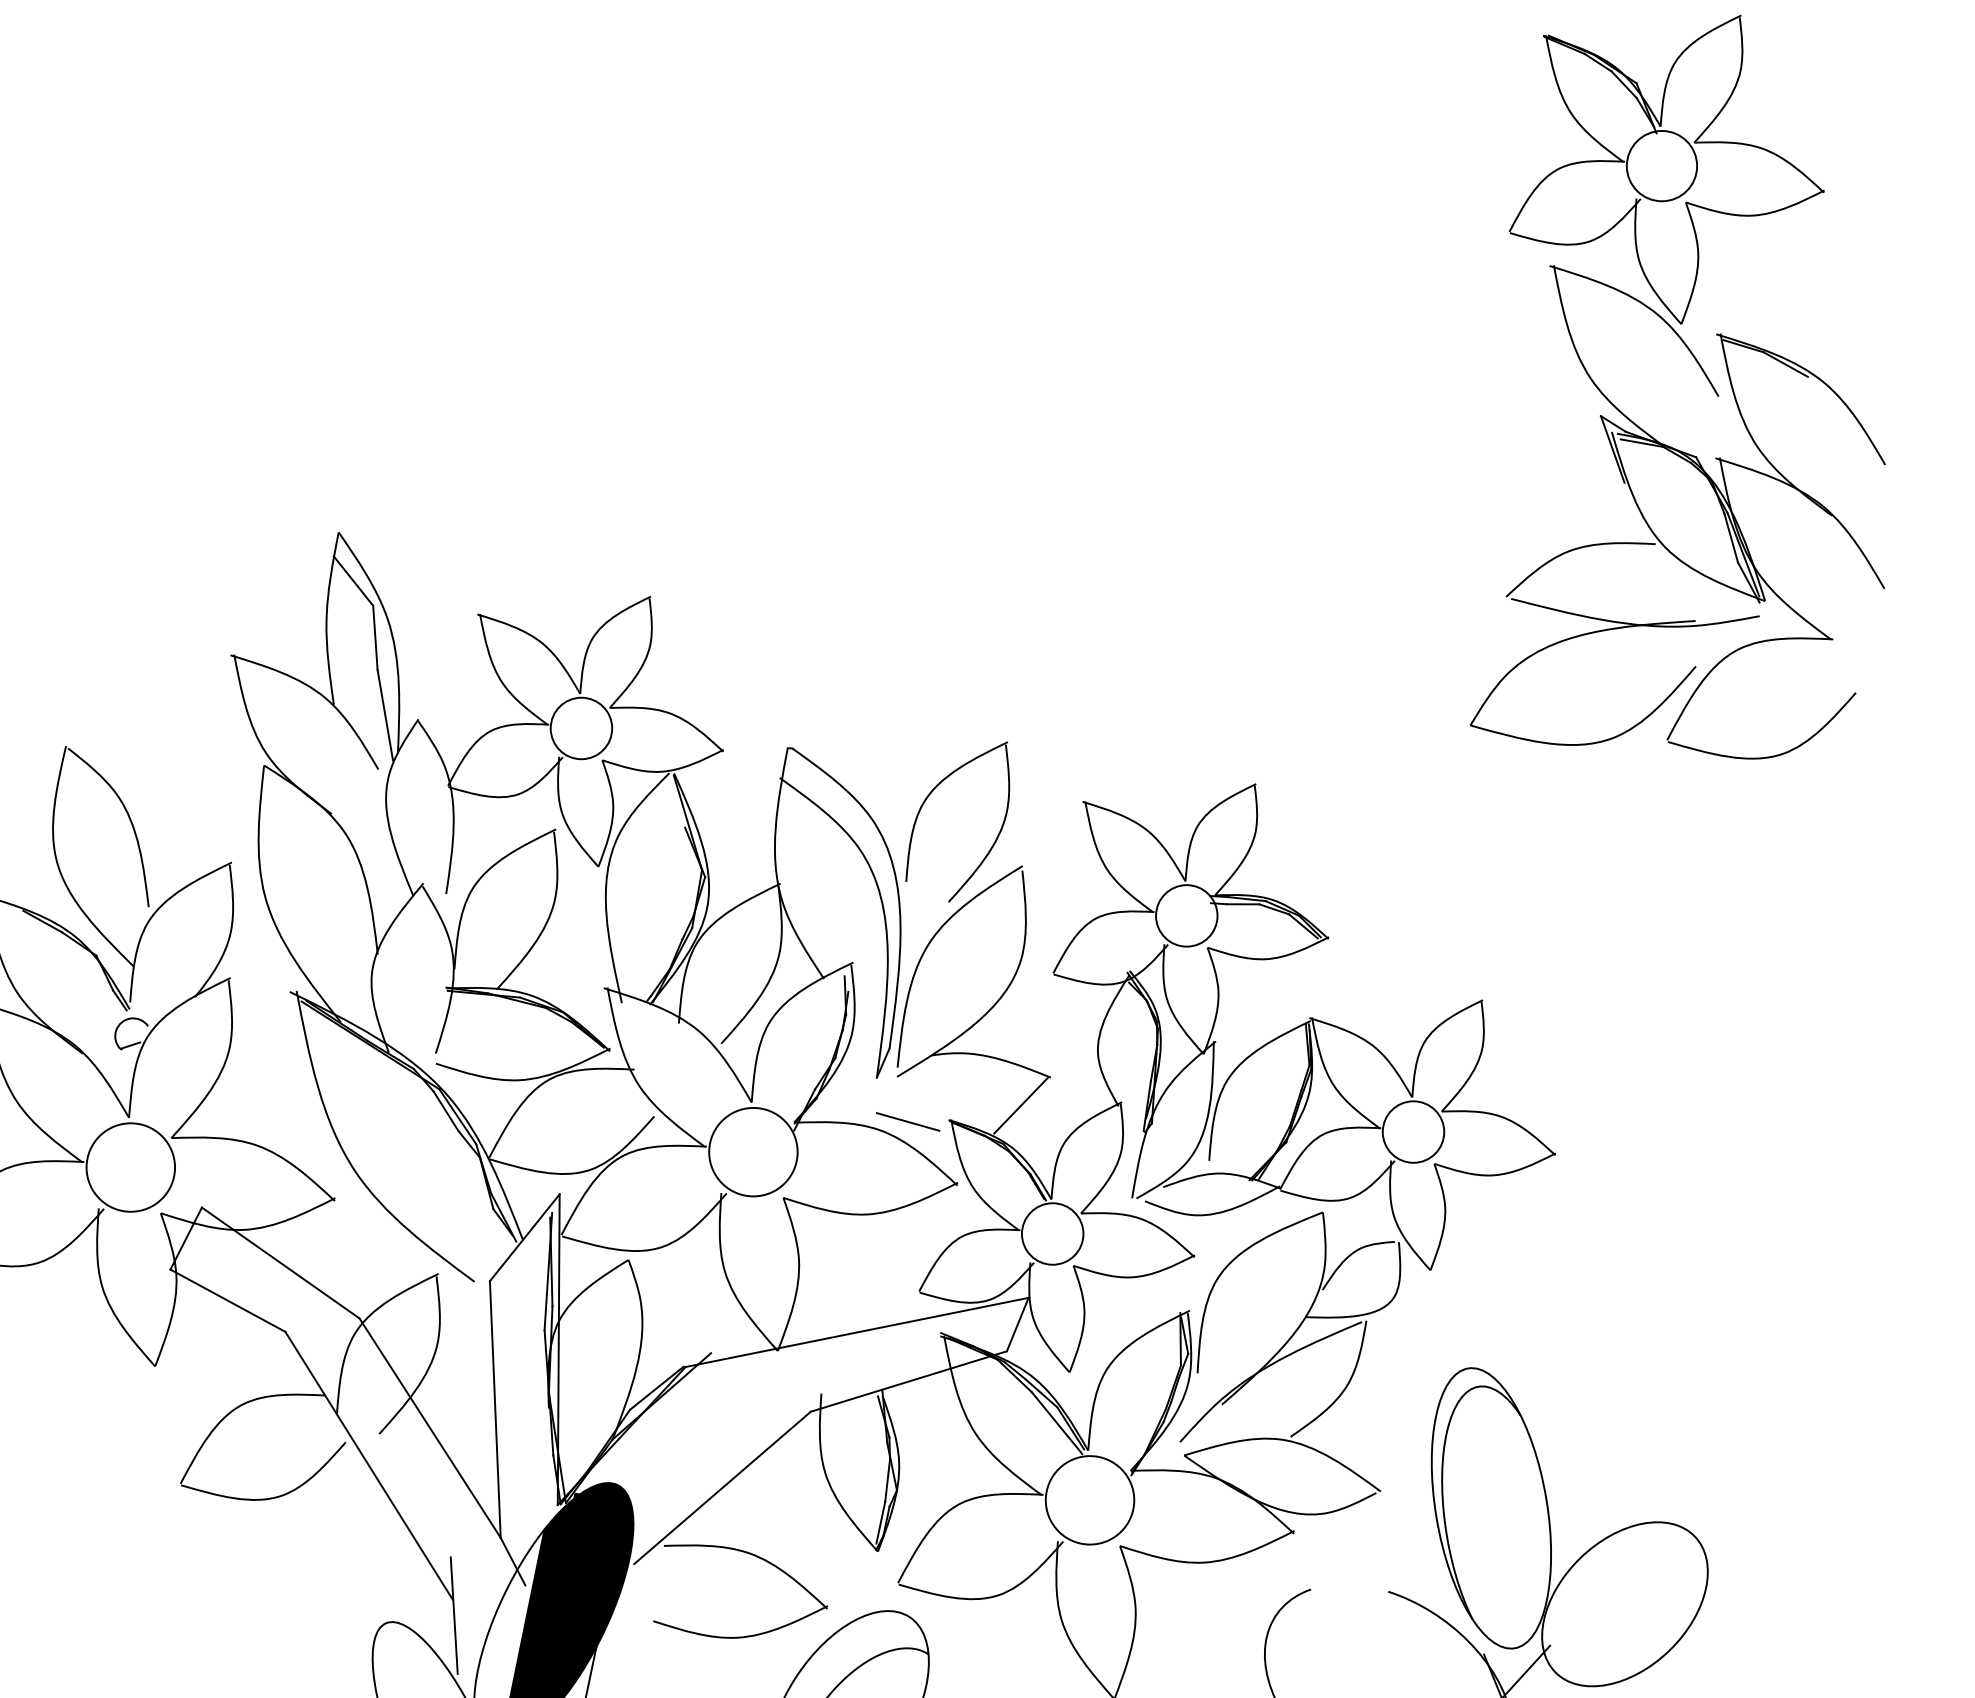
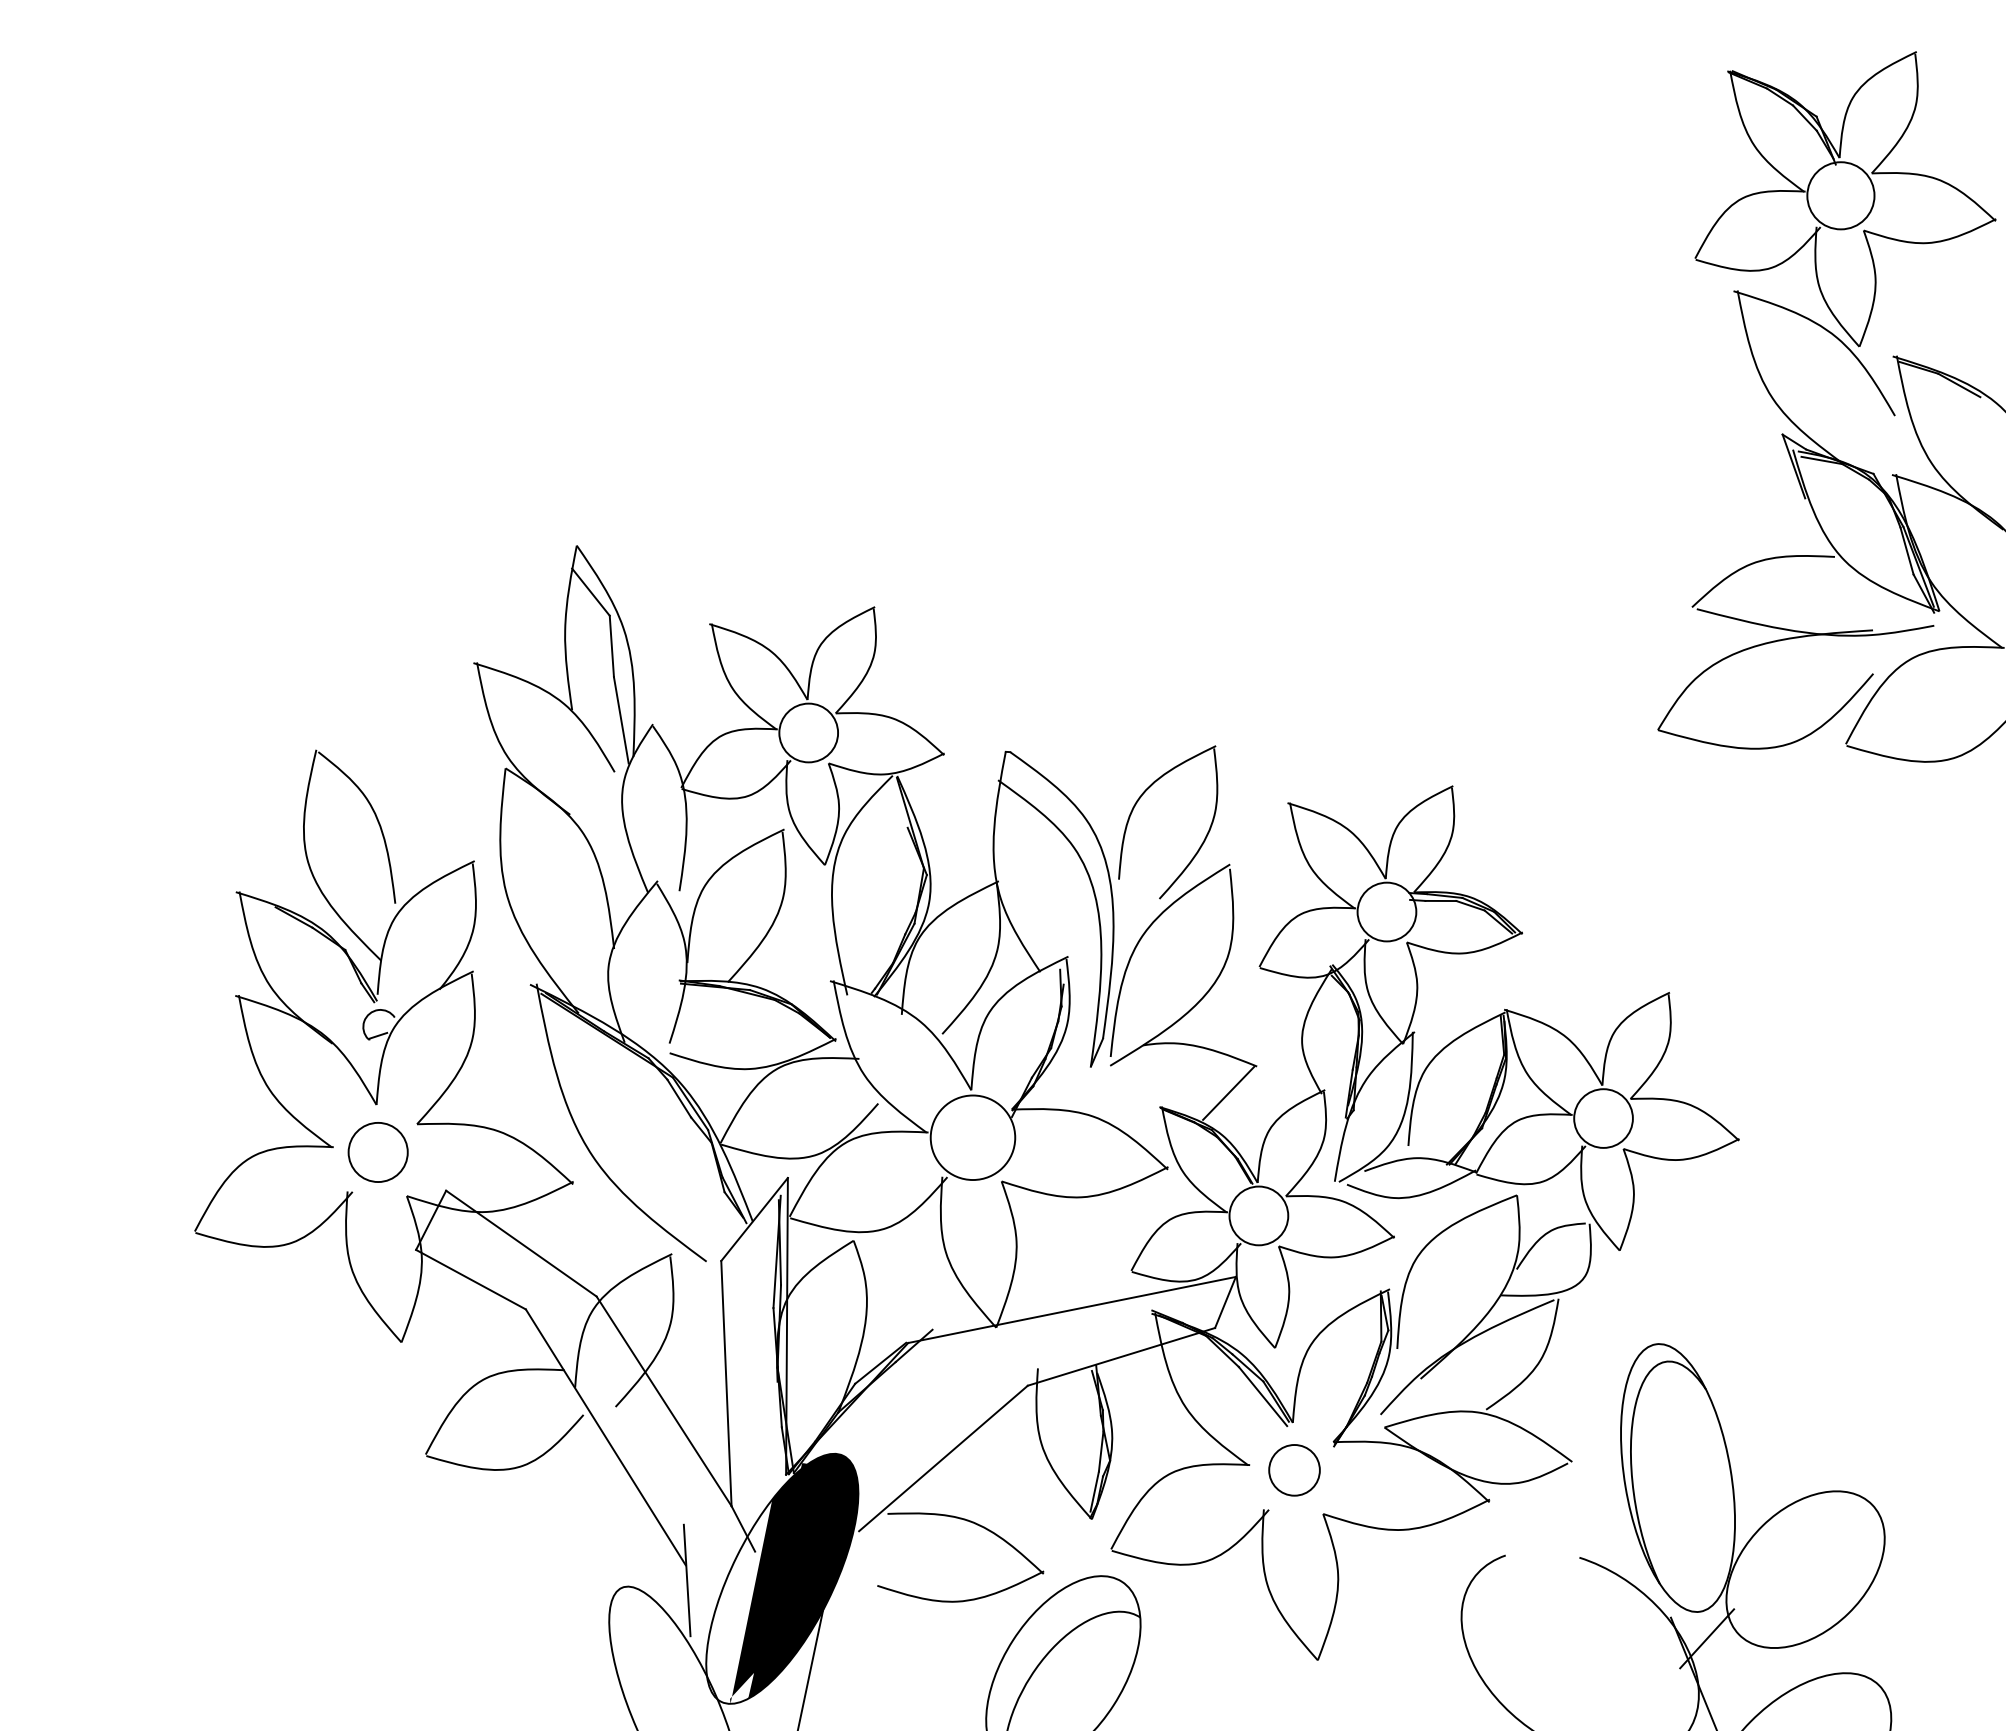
line: (907, 1121) -> (1120, 1108), removed
circle: (130, 1167) -> (377, 1152), size x0.7
circle: (1089, 1500) -> (1294, 1470), size x0.6

